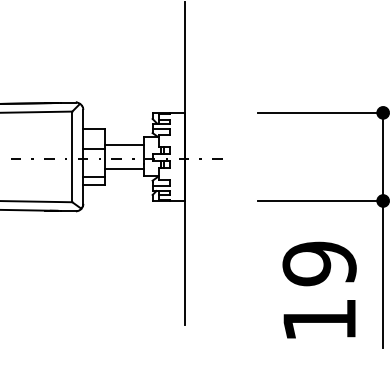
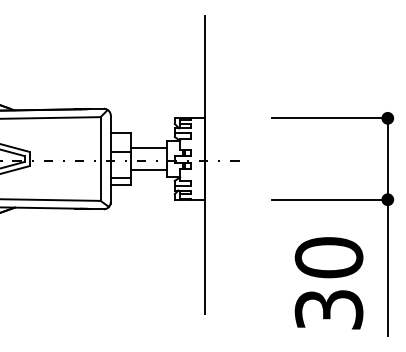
text: (318, 291) -> (328, 283), 19 -> 30

